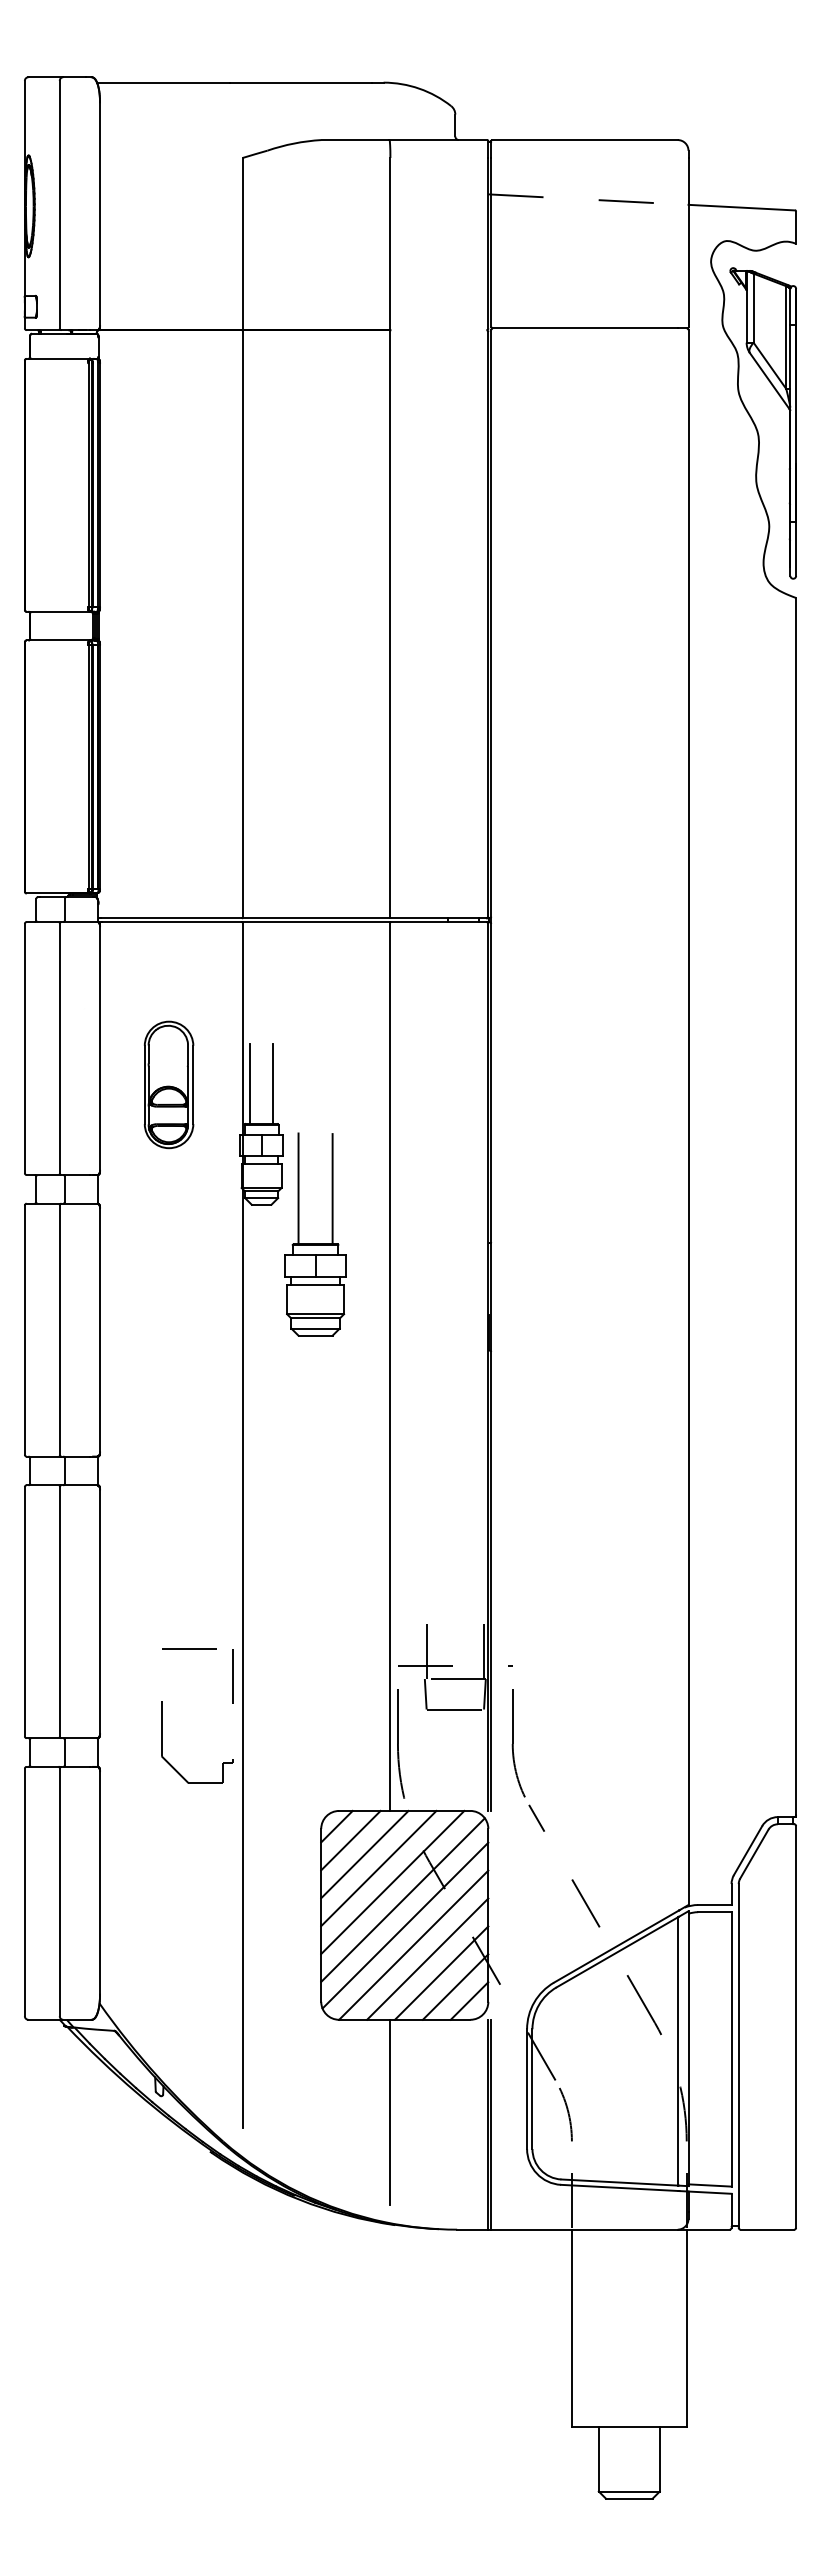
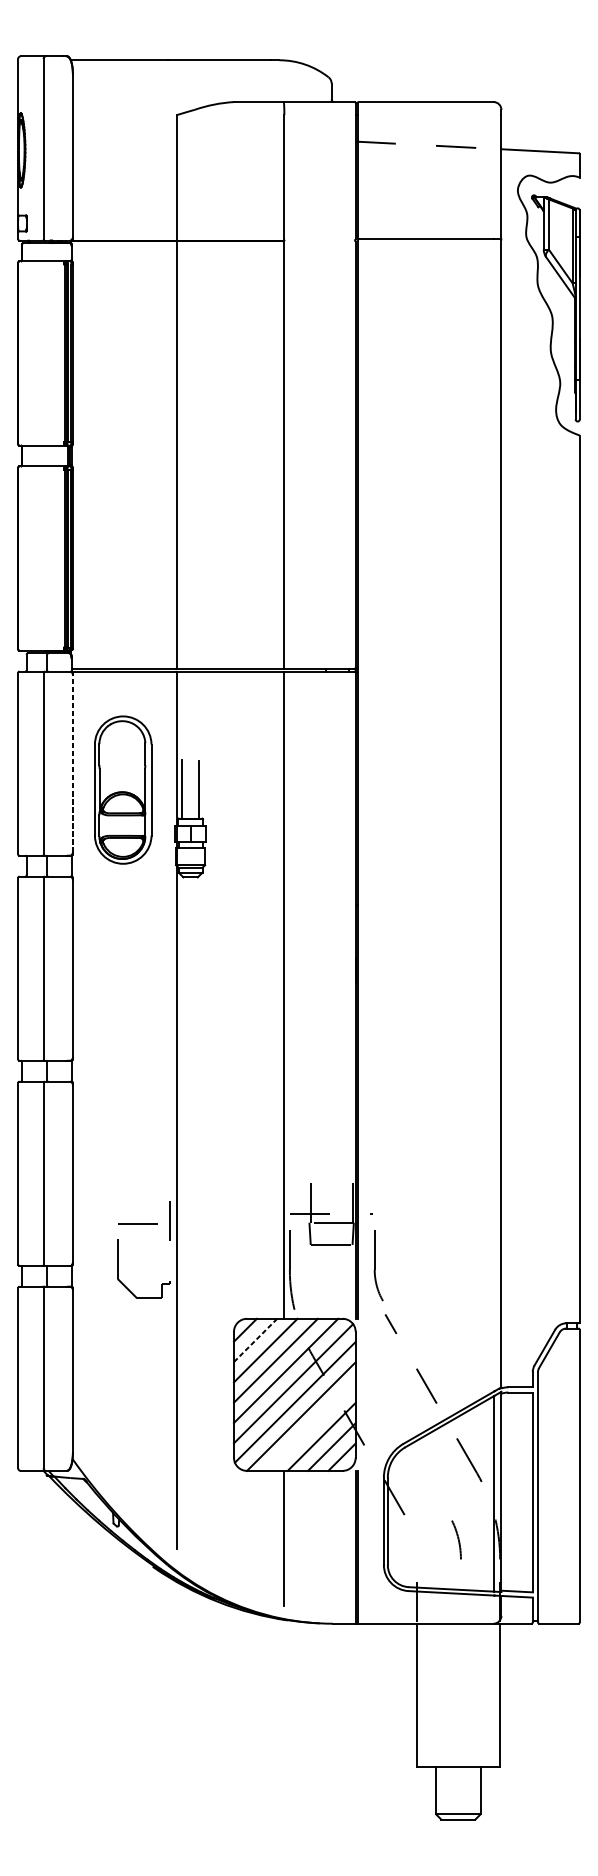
line: (100, 1048) -> (73, 763), solid -> dashed
part: (168, 1084) -> (122, 789), size x1.6
part: (315, 1243) -> (229, 905), removed
line: (189, 1648) -> (138, 1223), moved
part: (518, 1743) -> (377, 1269), size x0.7
line: (350, 1840) -> (255, 1340), solid -> dashed
line: (427, 1958) -> (311, 1426), removed
arc: (567, 2113) -> (457, 1539), moved

